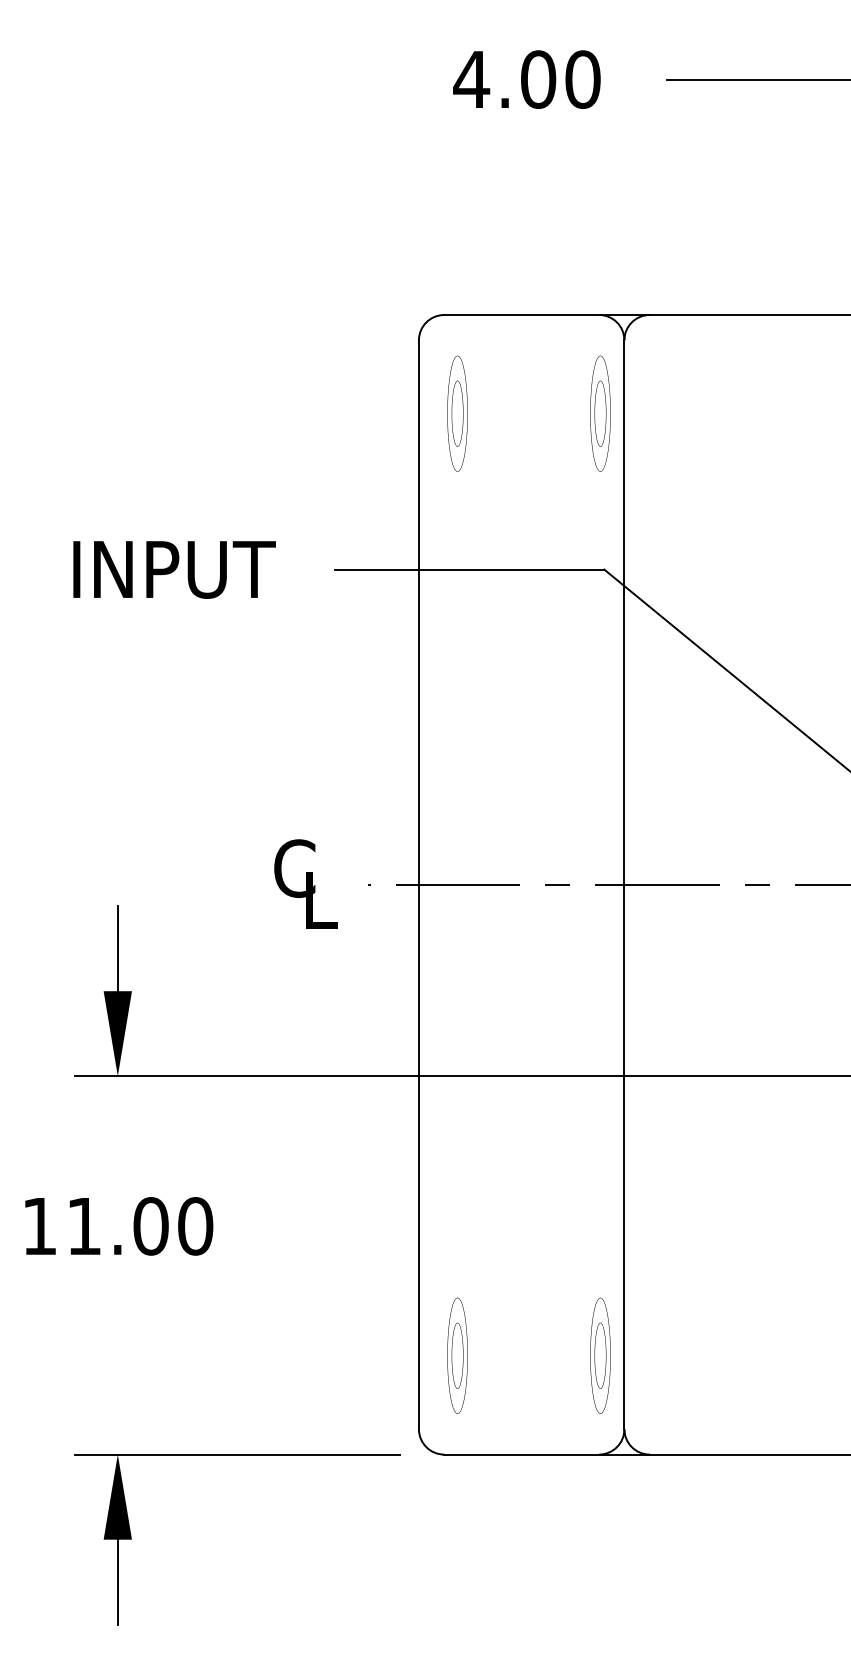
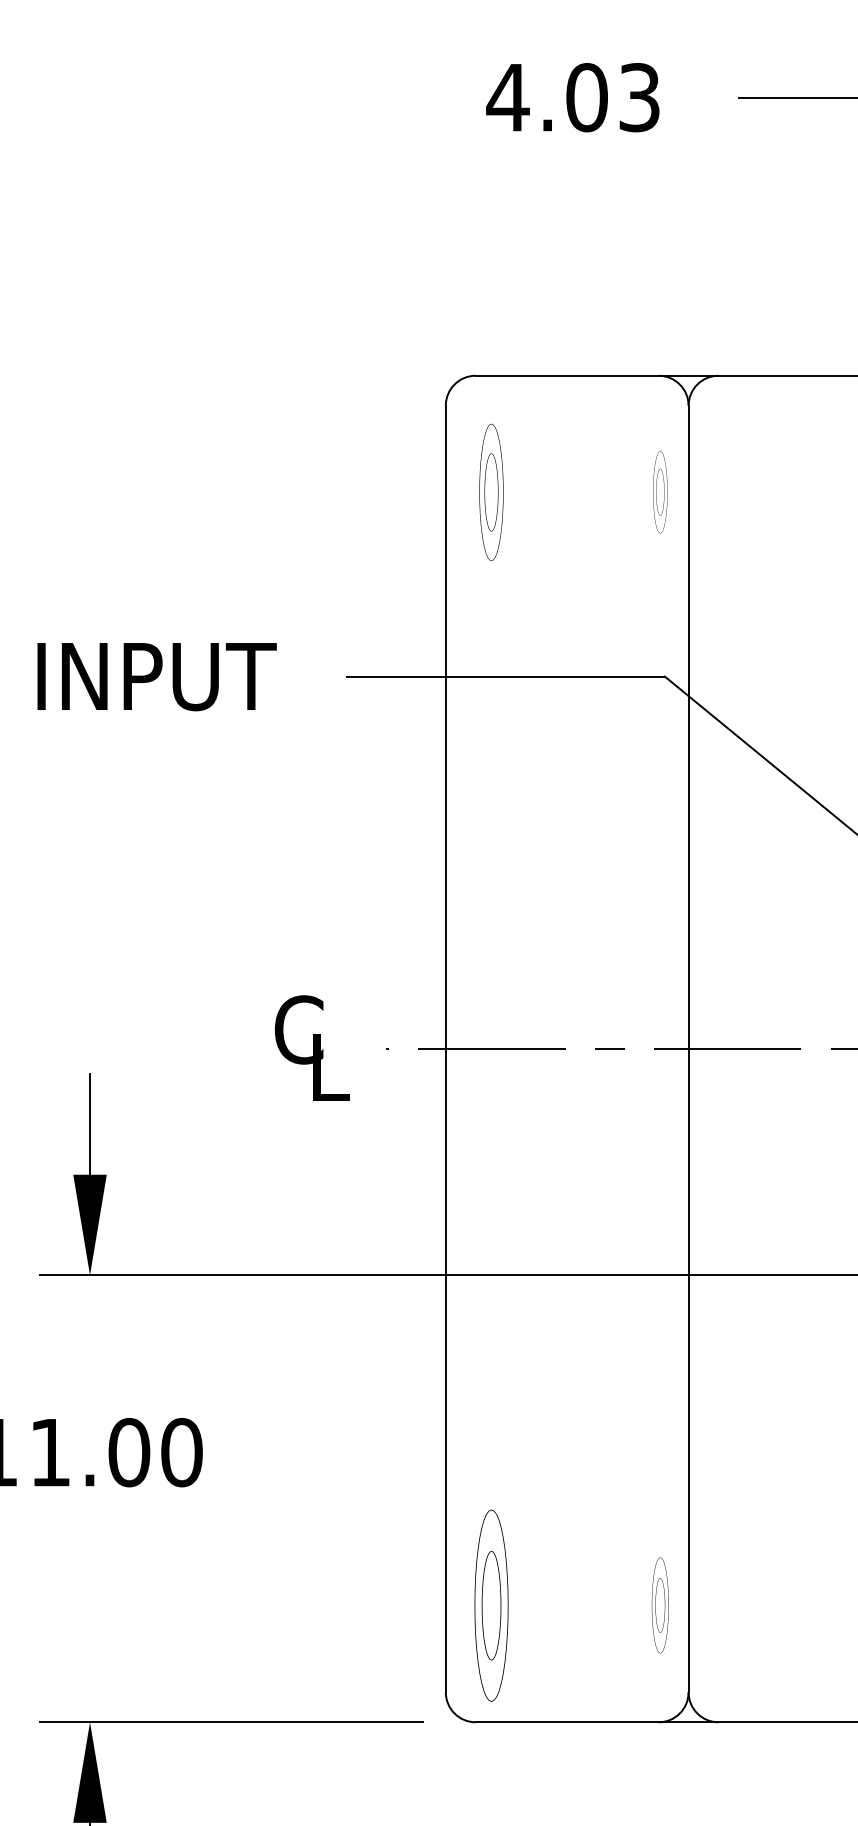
text: (582, 79) -> (639, 97), 4.00 -> 4.03
part: (600, 413) -> (660, 492), size x0.6
part: (457, 1355) -> (491, 1605), size x1.4
part: (600, 1355) -> (660, 1605), size x0.7

